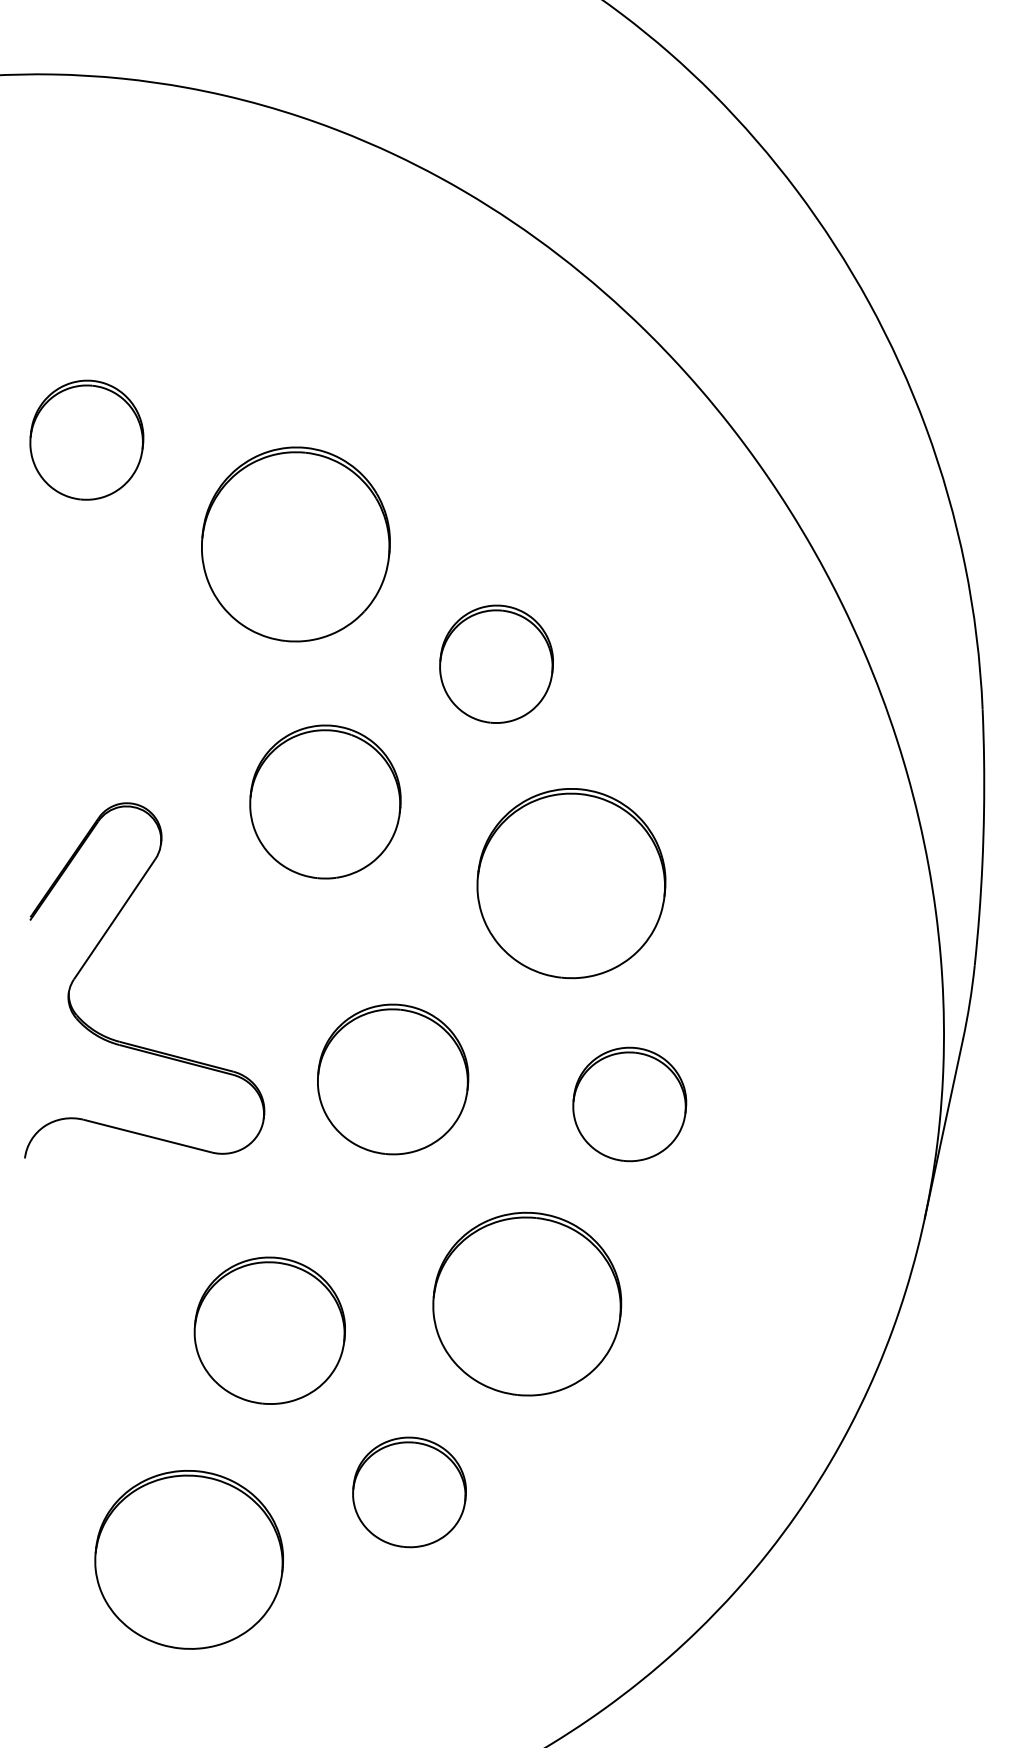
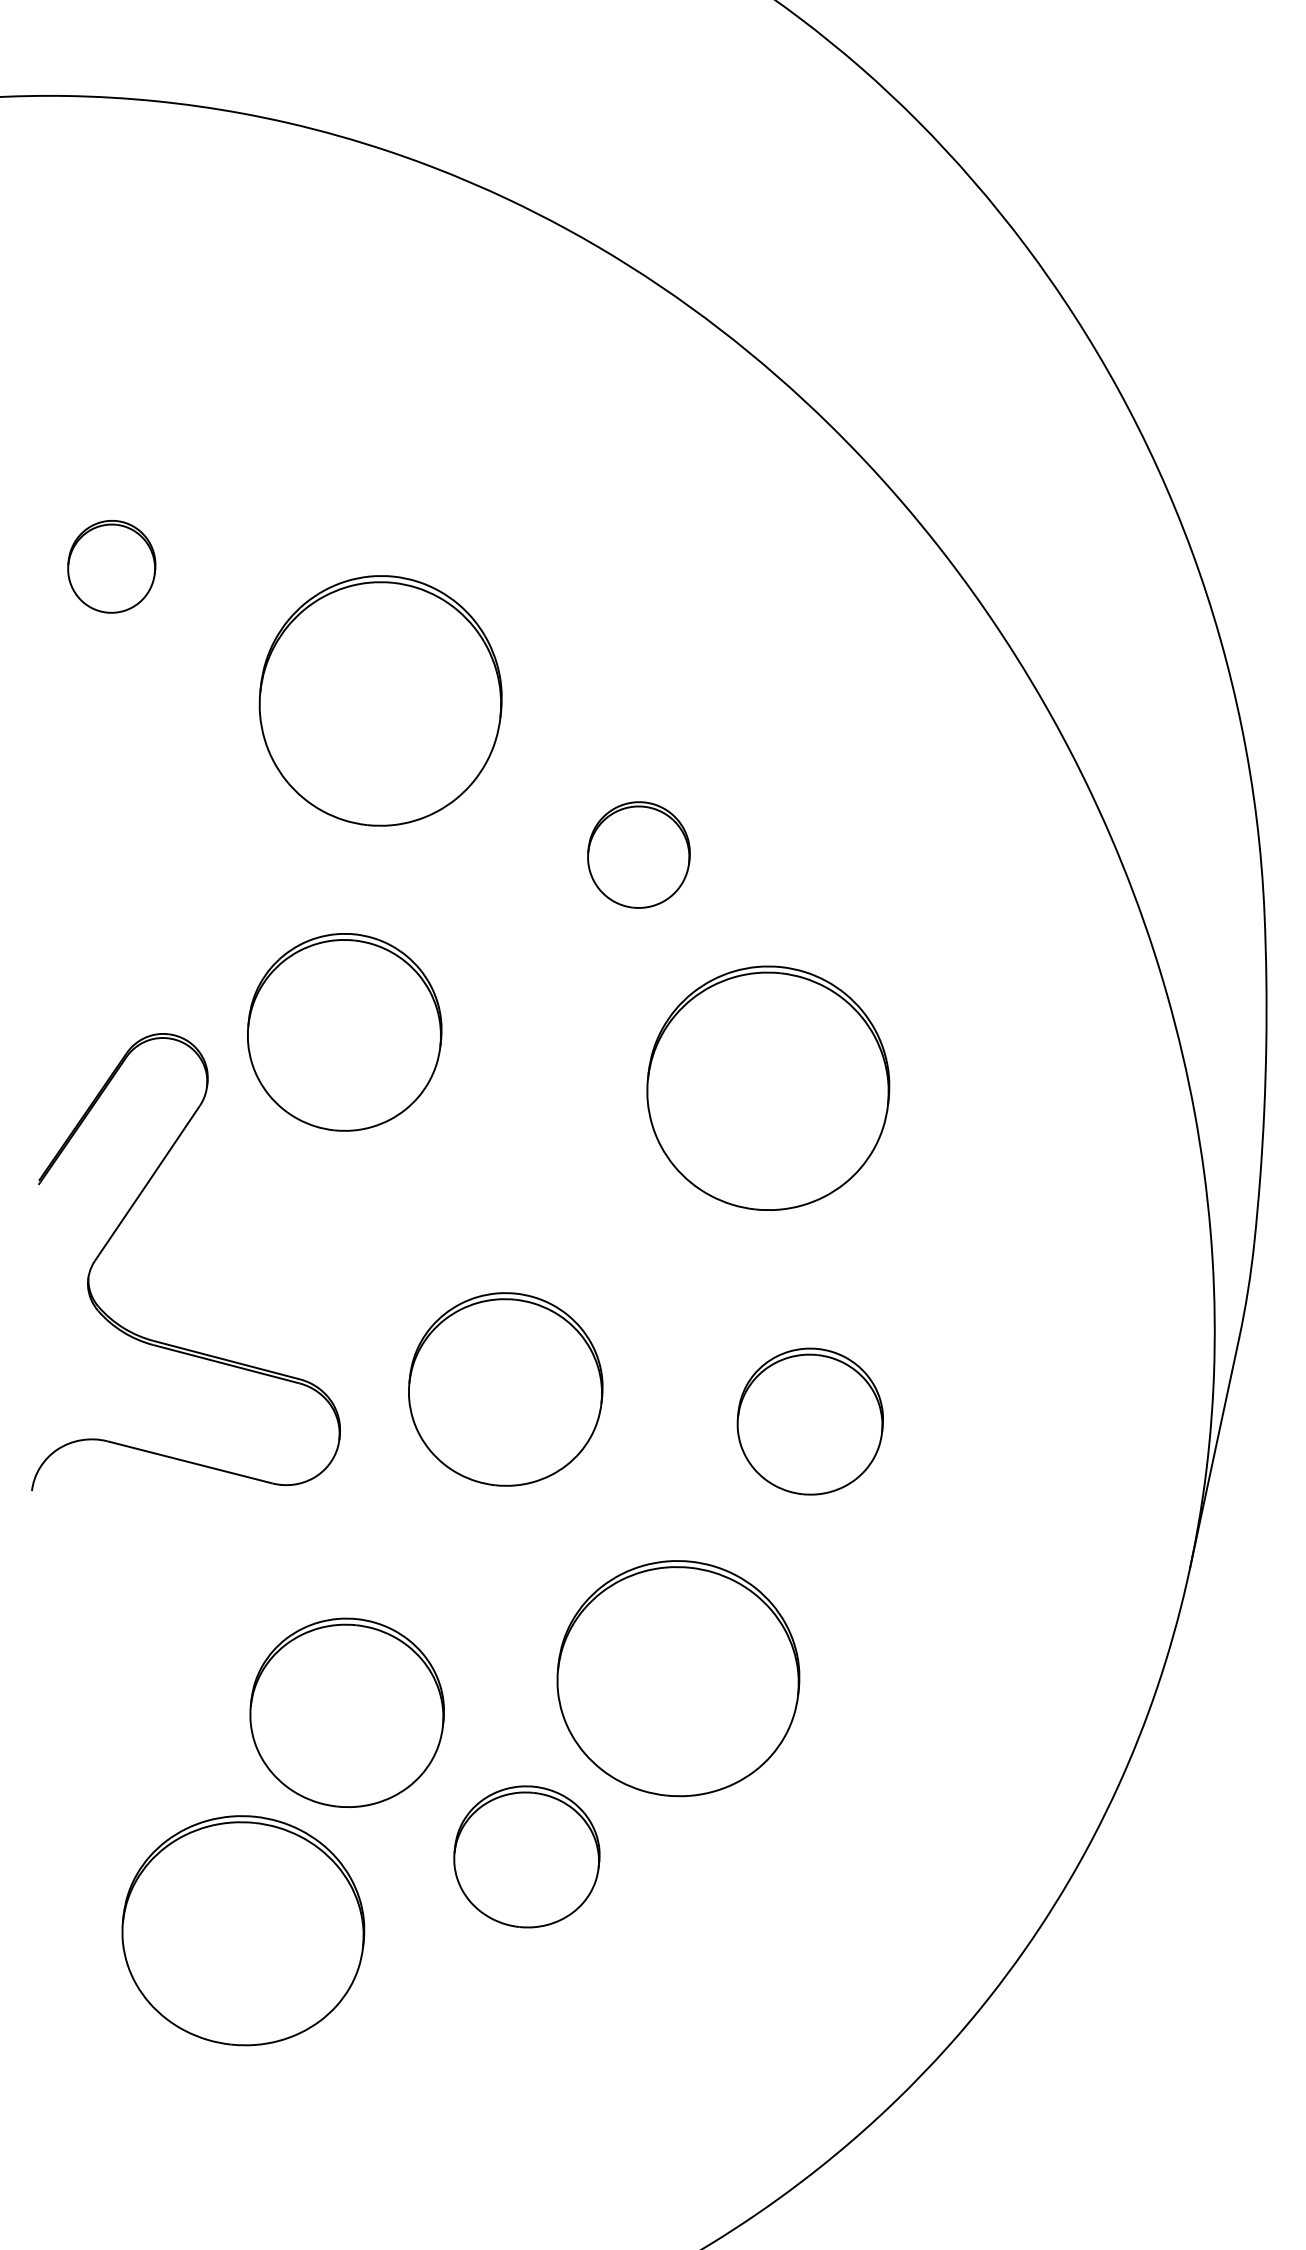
part: (86, 440) -> (111, 566), size x0.6
part: (496, 663) -> (638, 854), size x0.7
part: (325, 802) -> (344, 1032), moved
part: (571, 882) -> (768, 1087), moved
part: (409, 1492) -> (526, 1856), moved
part: (189, 1559) -> (243, 1930), moved

